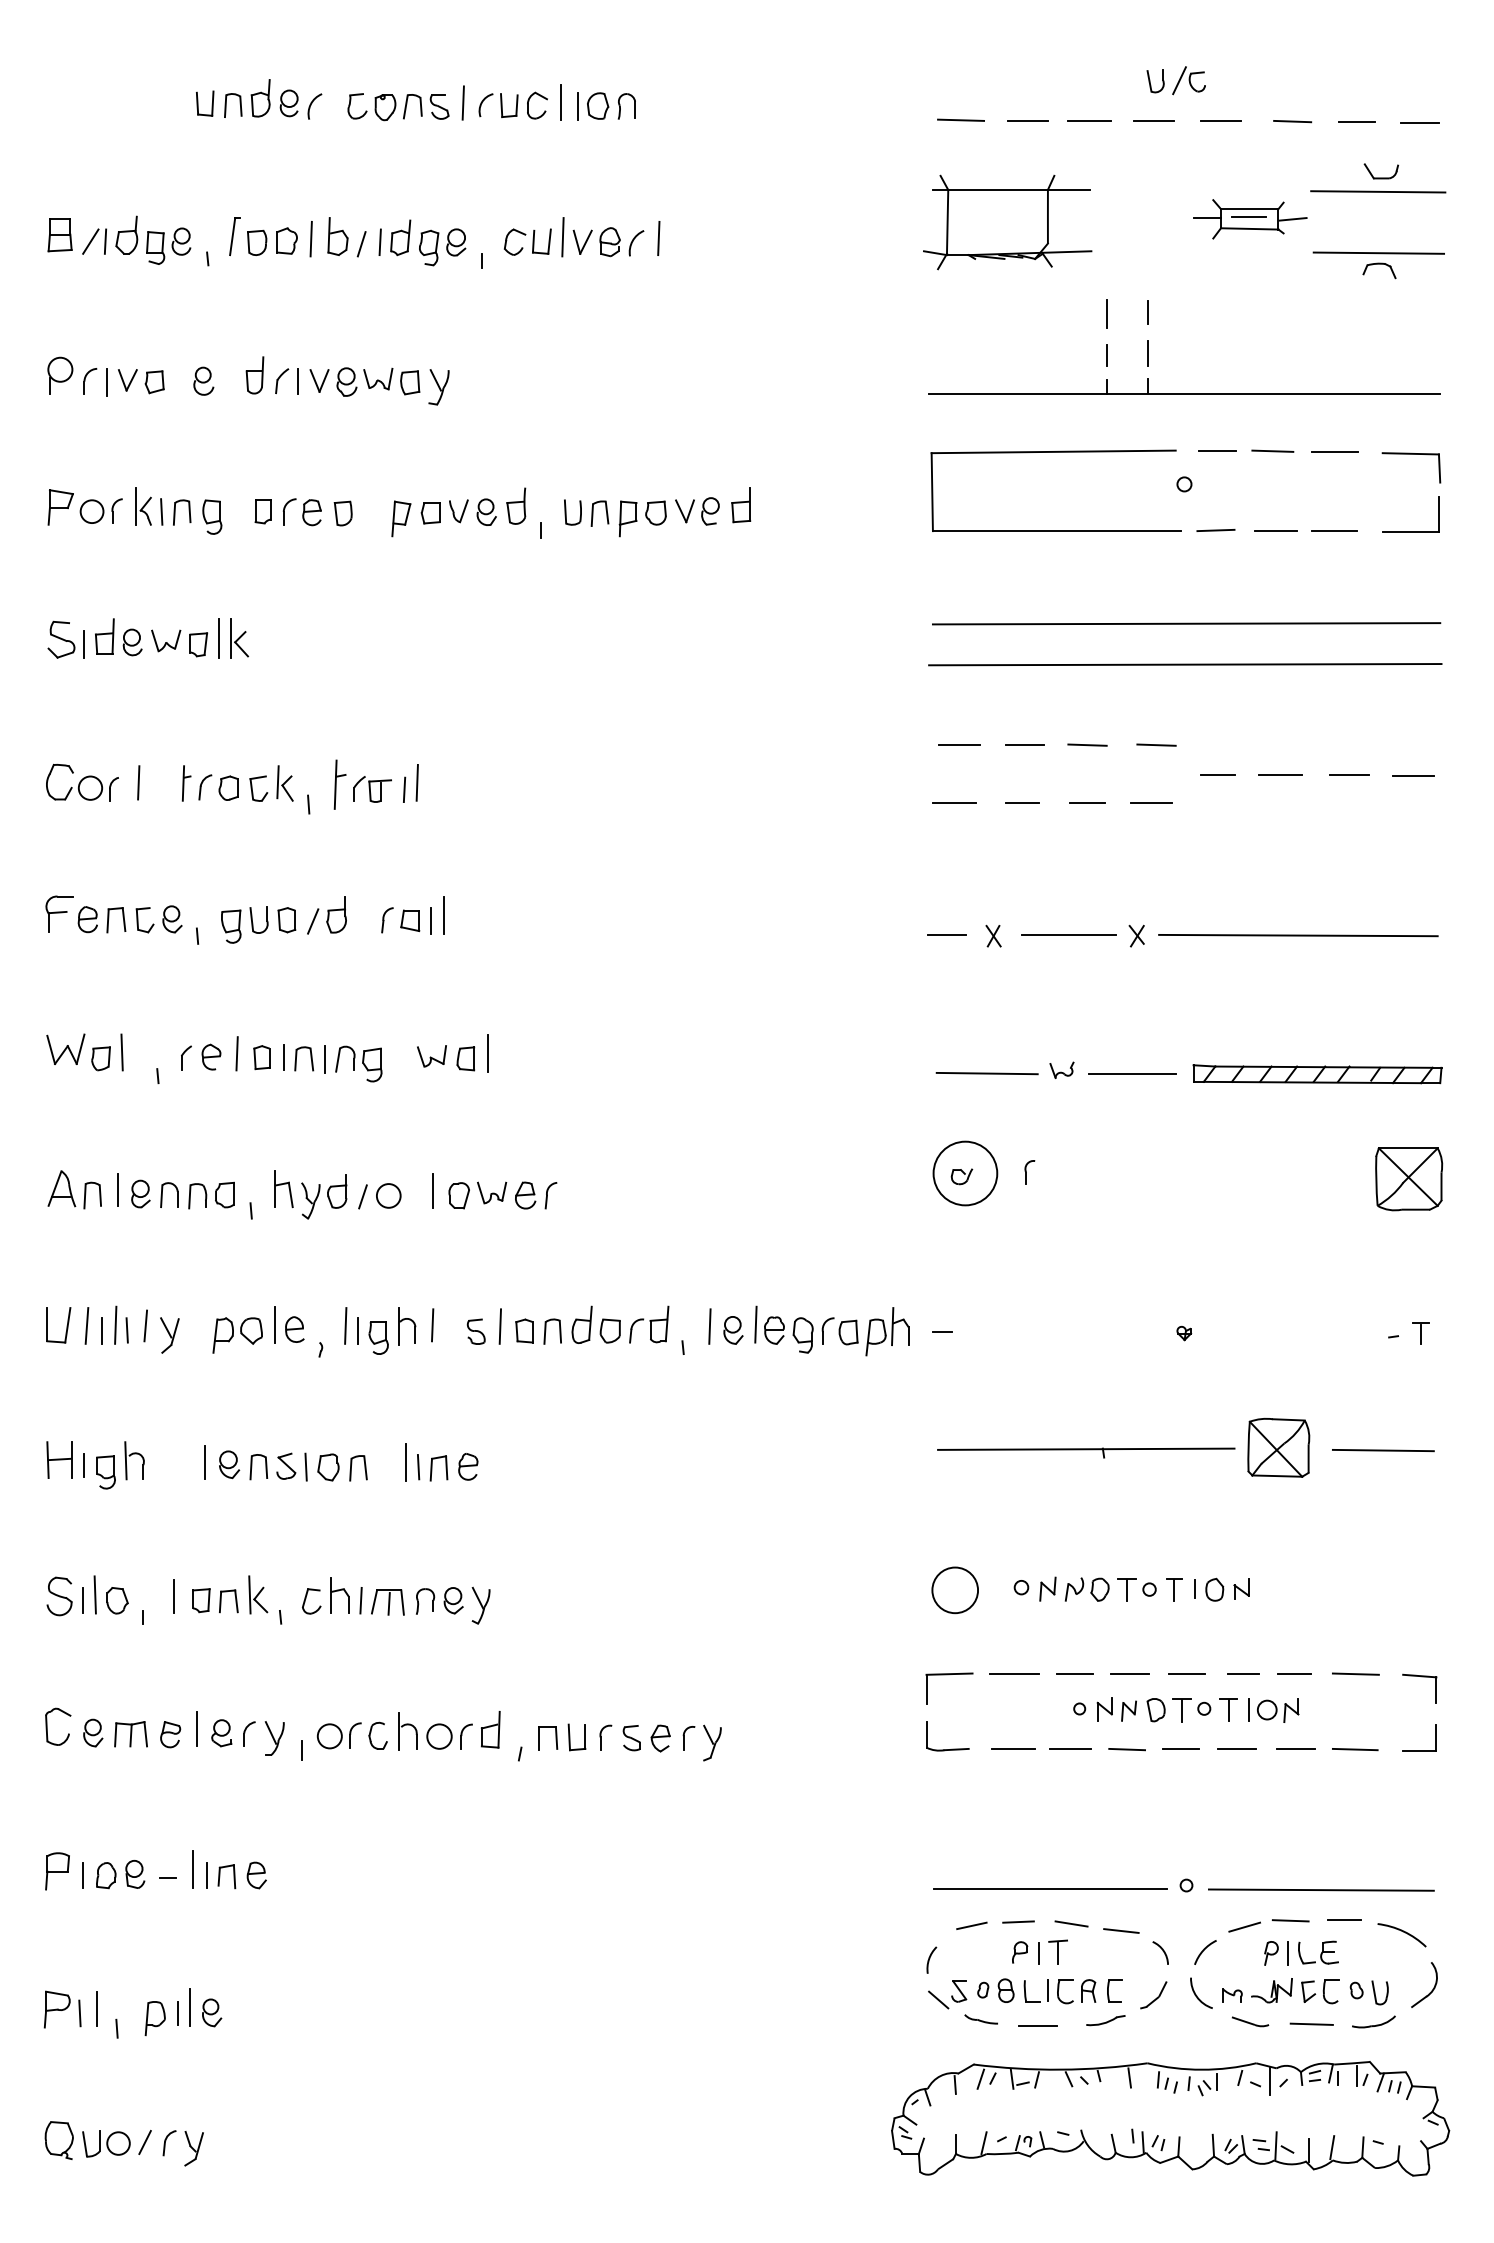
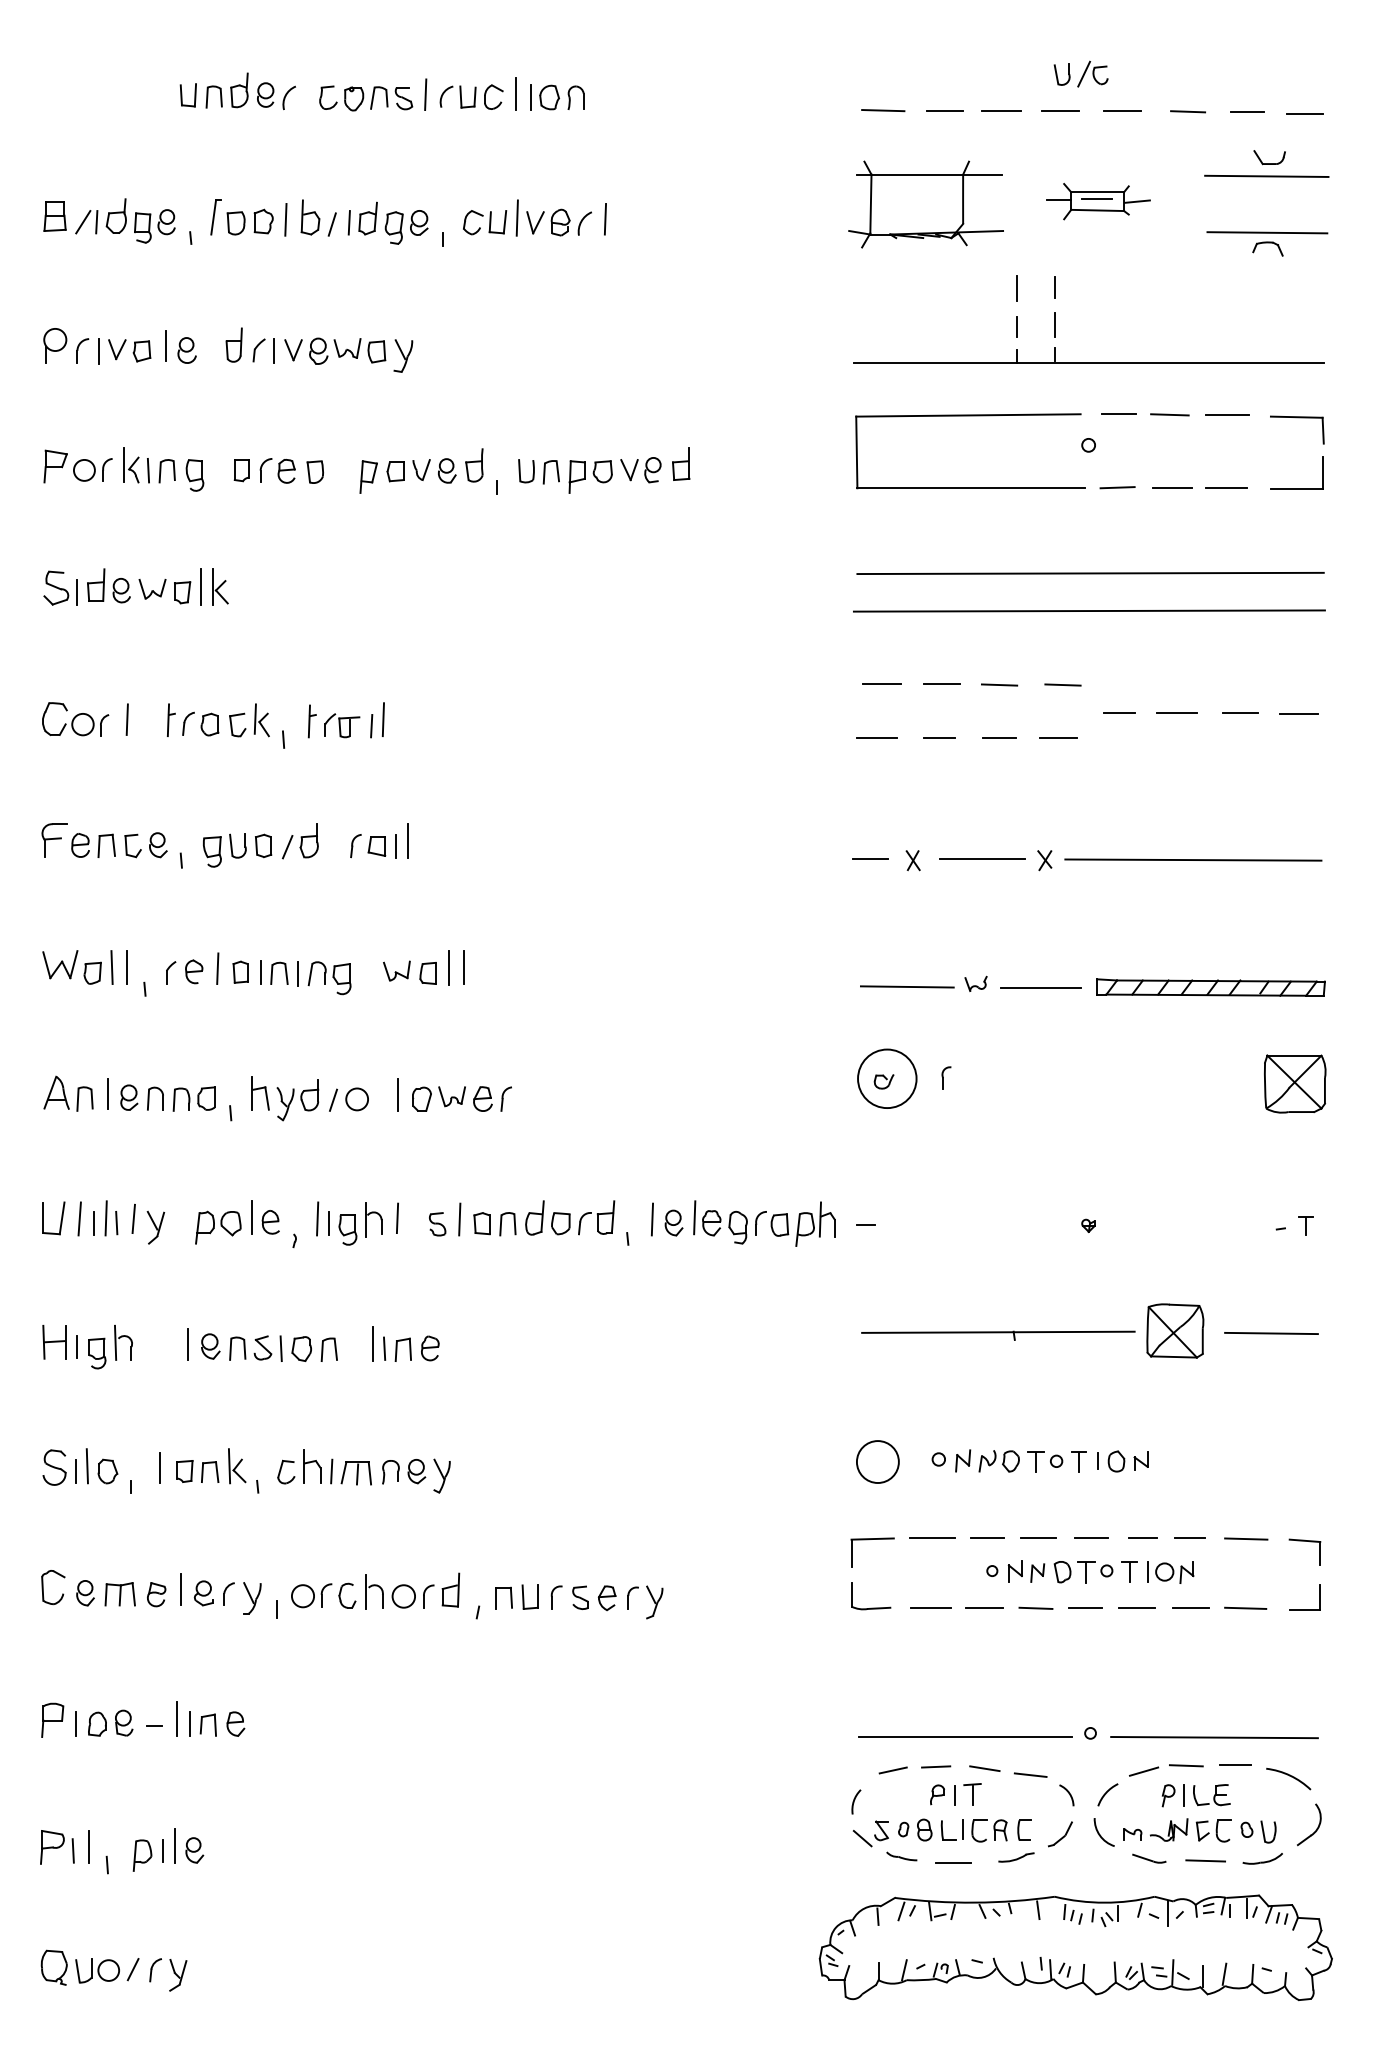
part: (1250, 219) -> (1098, 201), moved
line: (180, 375) -> (165, 345), added
part: (339, 784) -> (311, 721), size x0.71
line: (137, 1052) -> (126, 967), added
line: (504, 1052) -> (463, 967), added

